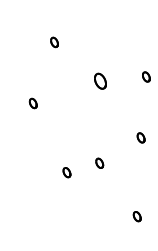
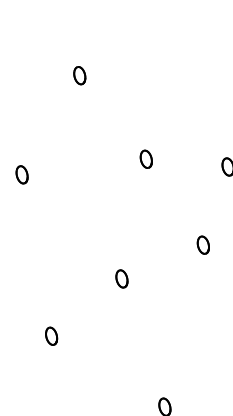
part: (99, 81) -> (144, 158), size x0.62
part: (140, 137) -> (202, 244), moved
part: (99, 162) -> (121, 277), moved
part: (66, 172) -> (50, 335), moved

